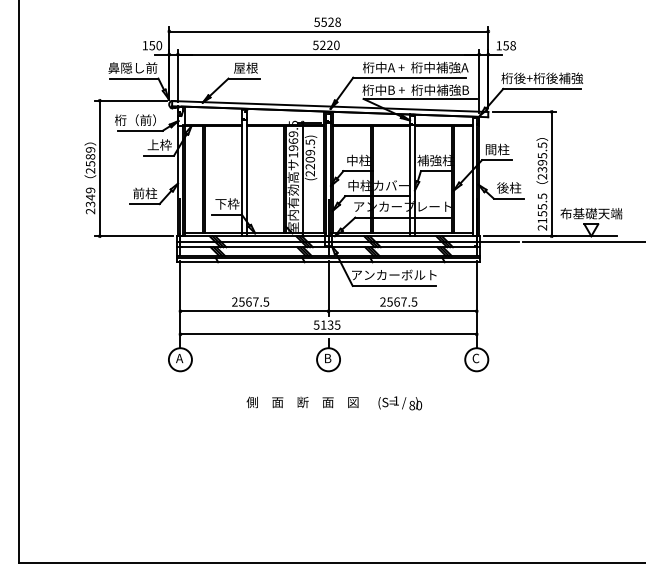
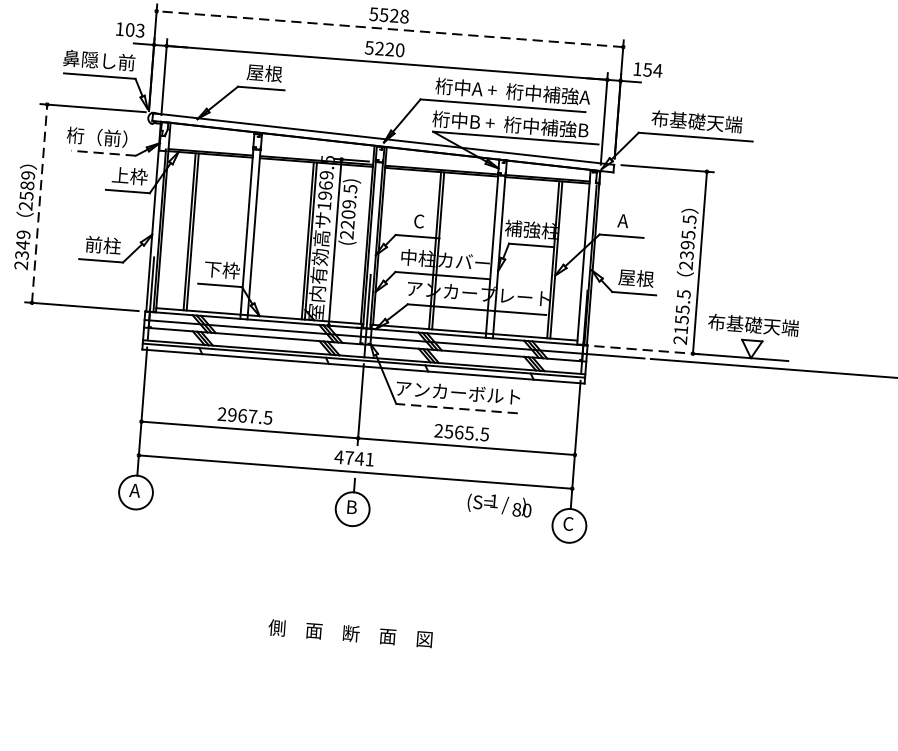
line: (328, 31) -> (389, 29), solid -> dashed
text: (155, 45) -> (134, 30), 150 -> 103
text: (513, 45) -> (658, 70), 158 -> 154
text: (542, 78) -> (697, 121), 桁後+桁後補強 -> 布基礎天端
line: (140, 130) -> (103, 152), solid -> dashed
text: (497, 149) -> (623, 220), 間柱 -> A
text: (358, 160) -> (418, 221), 中柱 -> C
line: (99, 168) -> (39, 203), solid -> dashed
text: (509, 187) -> (636, 277), 後柱 -> 屋根
line: (520, 236) -> (647, 350), solid -> dashed
line: (394, 285) -> (457, 408), solid -> dashed
text: (241, 301) -> (231, 414), 2567.5 -> 2967.5
text: (403, 301) -> (468, 432), 2567.5 -> 2565.5
text: (326, 324) -> (353, 457), 5135 -> 4741
text: (302, 402) -> (350, 633), moved
text: (400, 403) -> (499, 505), moved

